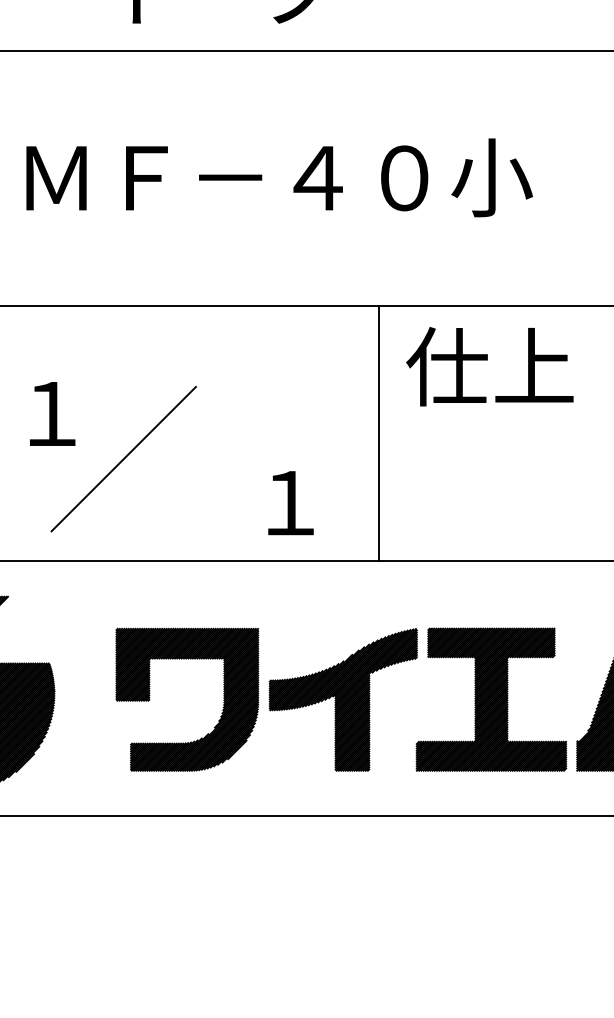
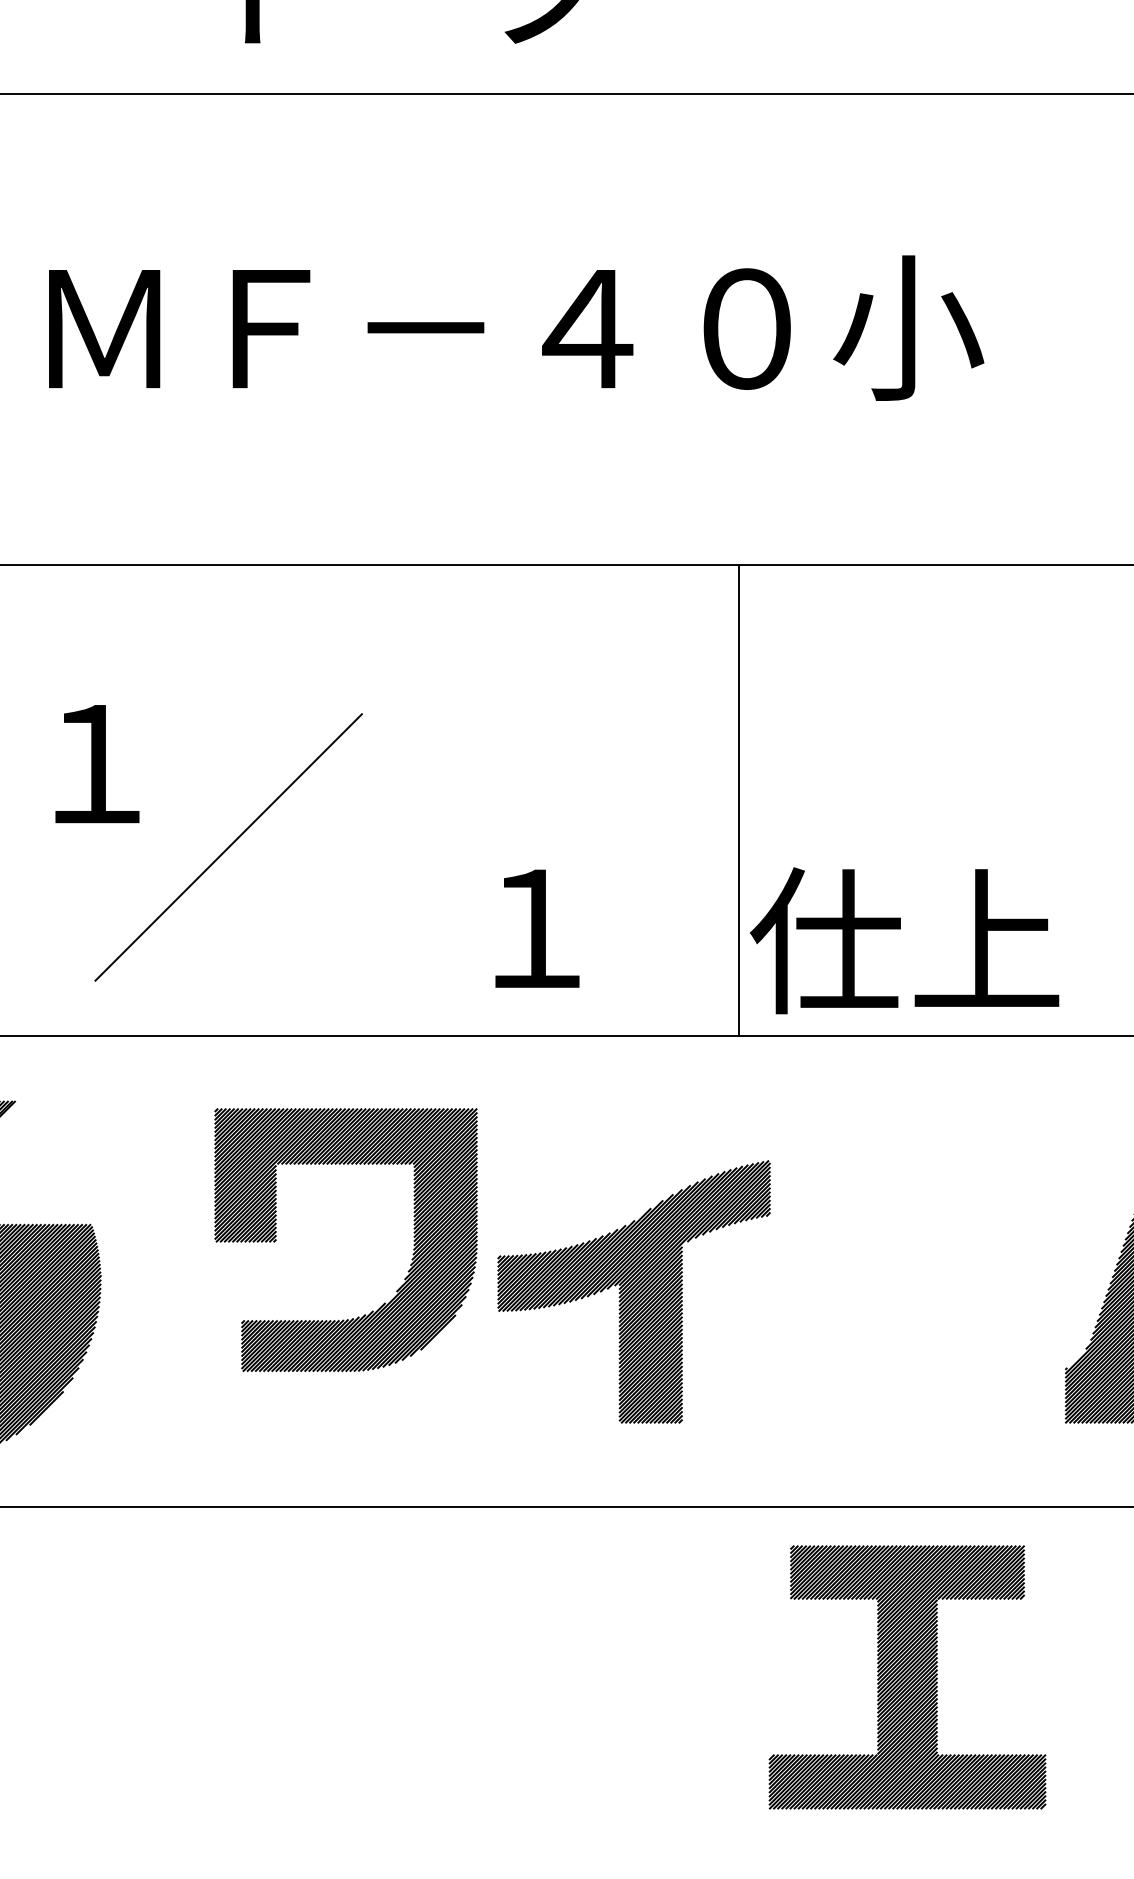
text: (489, 366) -> (903, 940), moved
line: (378, 433) -> (737, 800), moved
part: (491, 699) -> (907, 1677), moved
part: (222, 707) -> (410, 1254), moved

